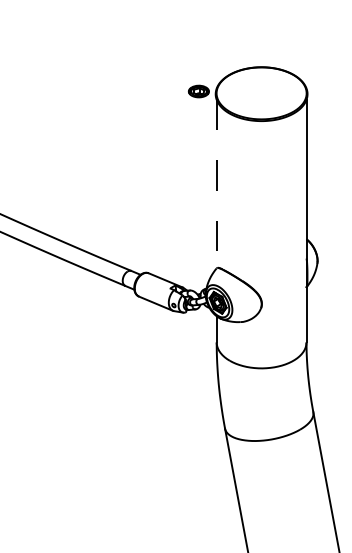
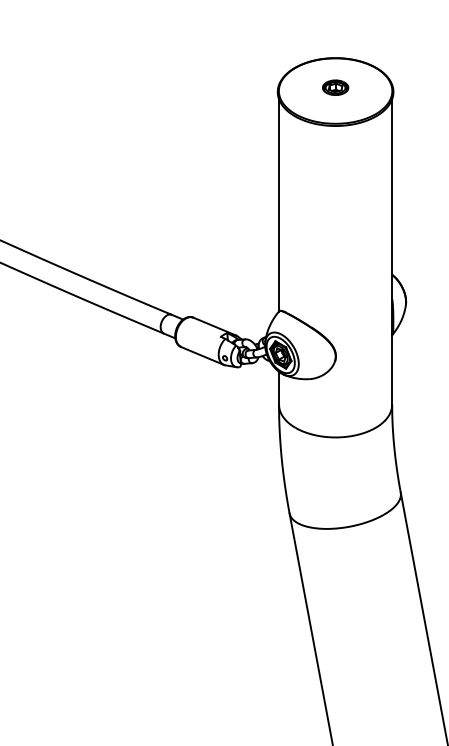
part: (198, 91) -> (335, 87), moved
line: (217, 184) -> (279, 205), dashed -> solid

